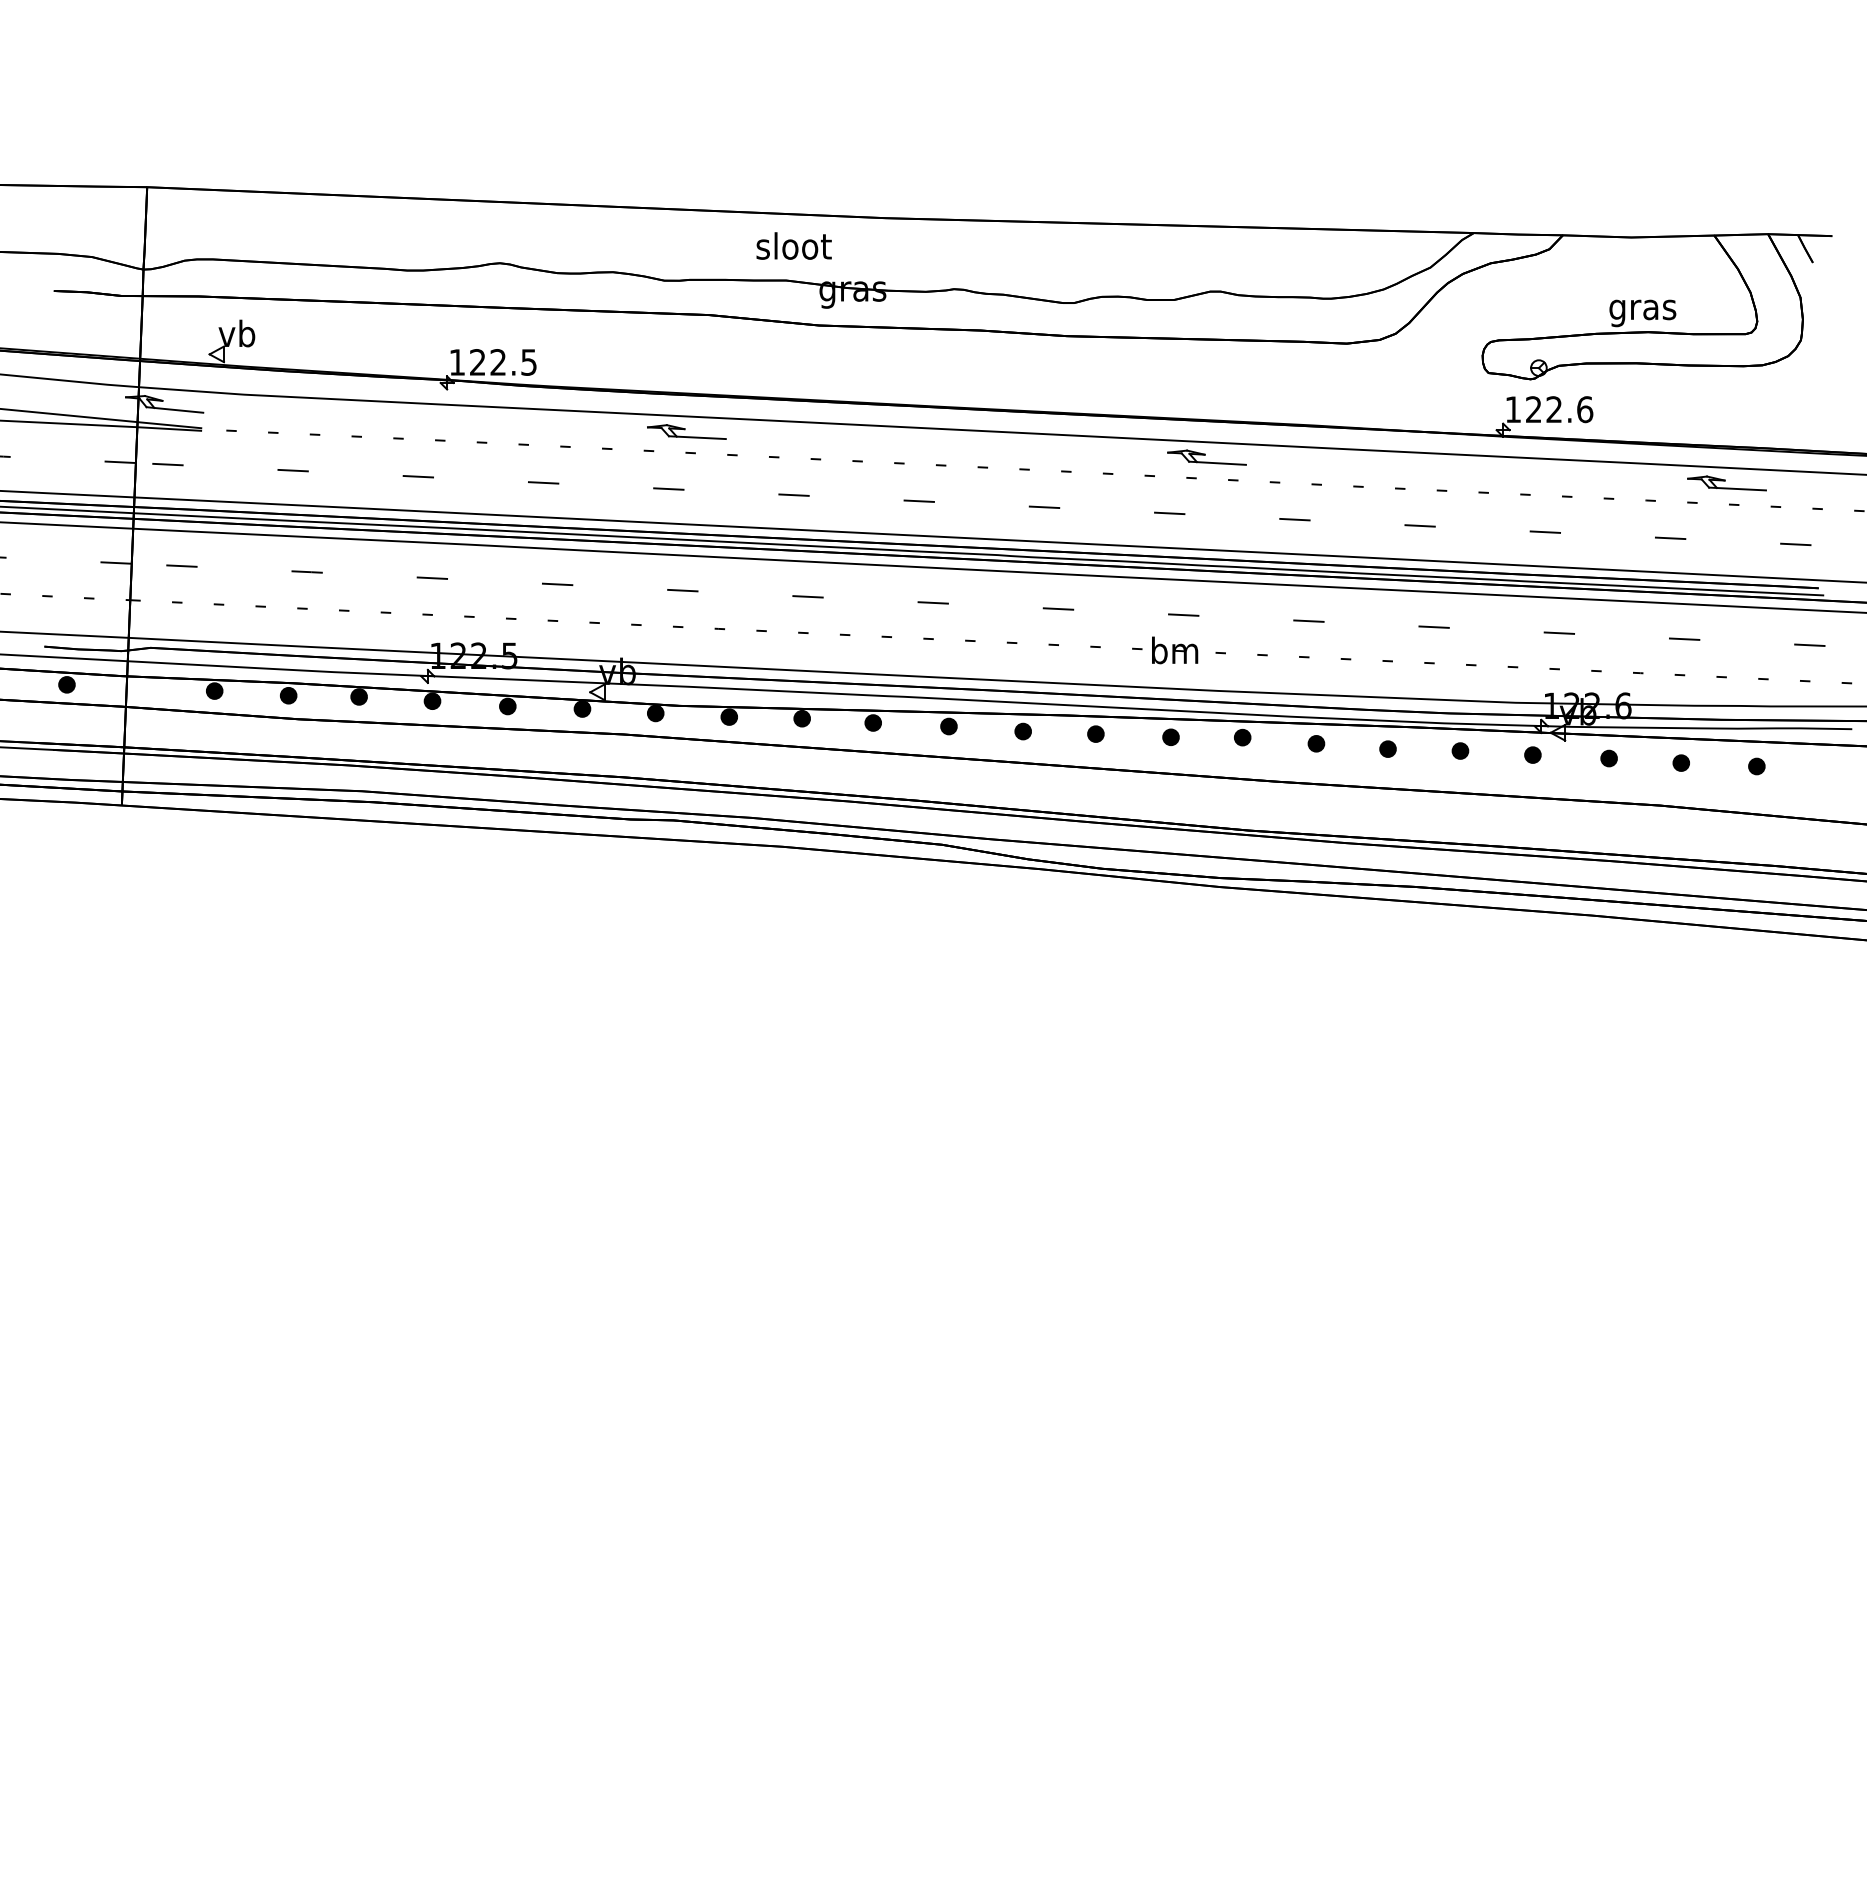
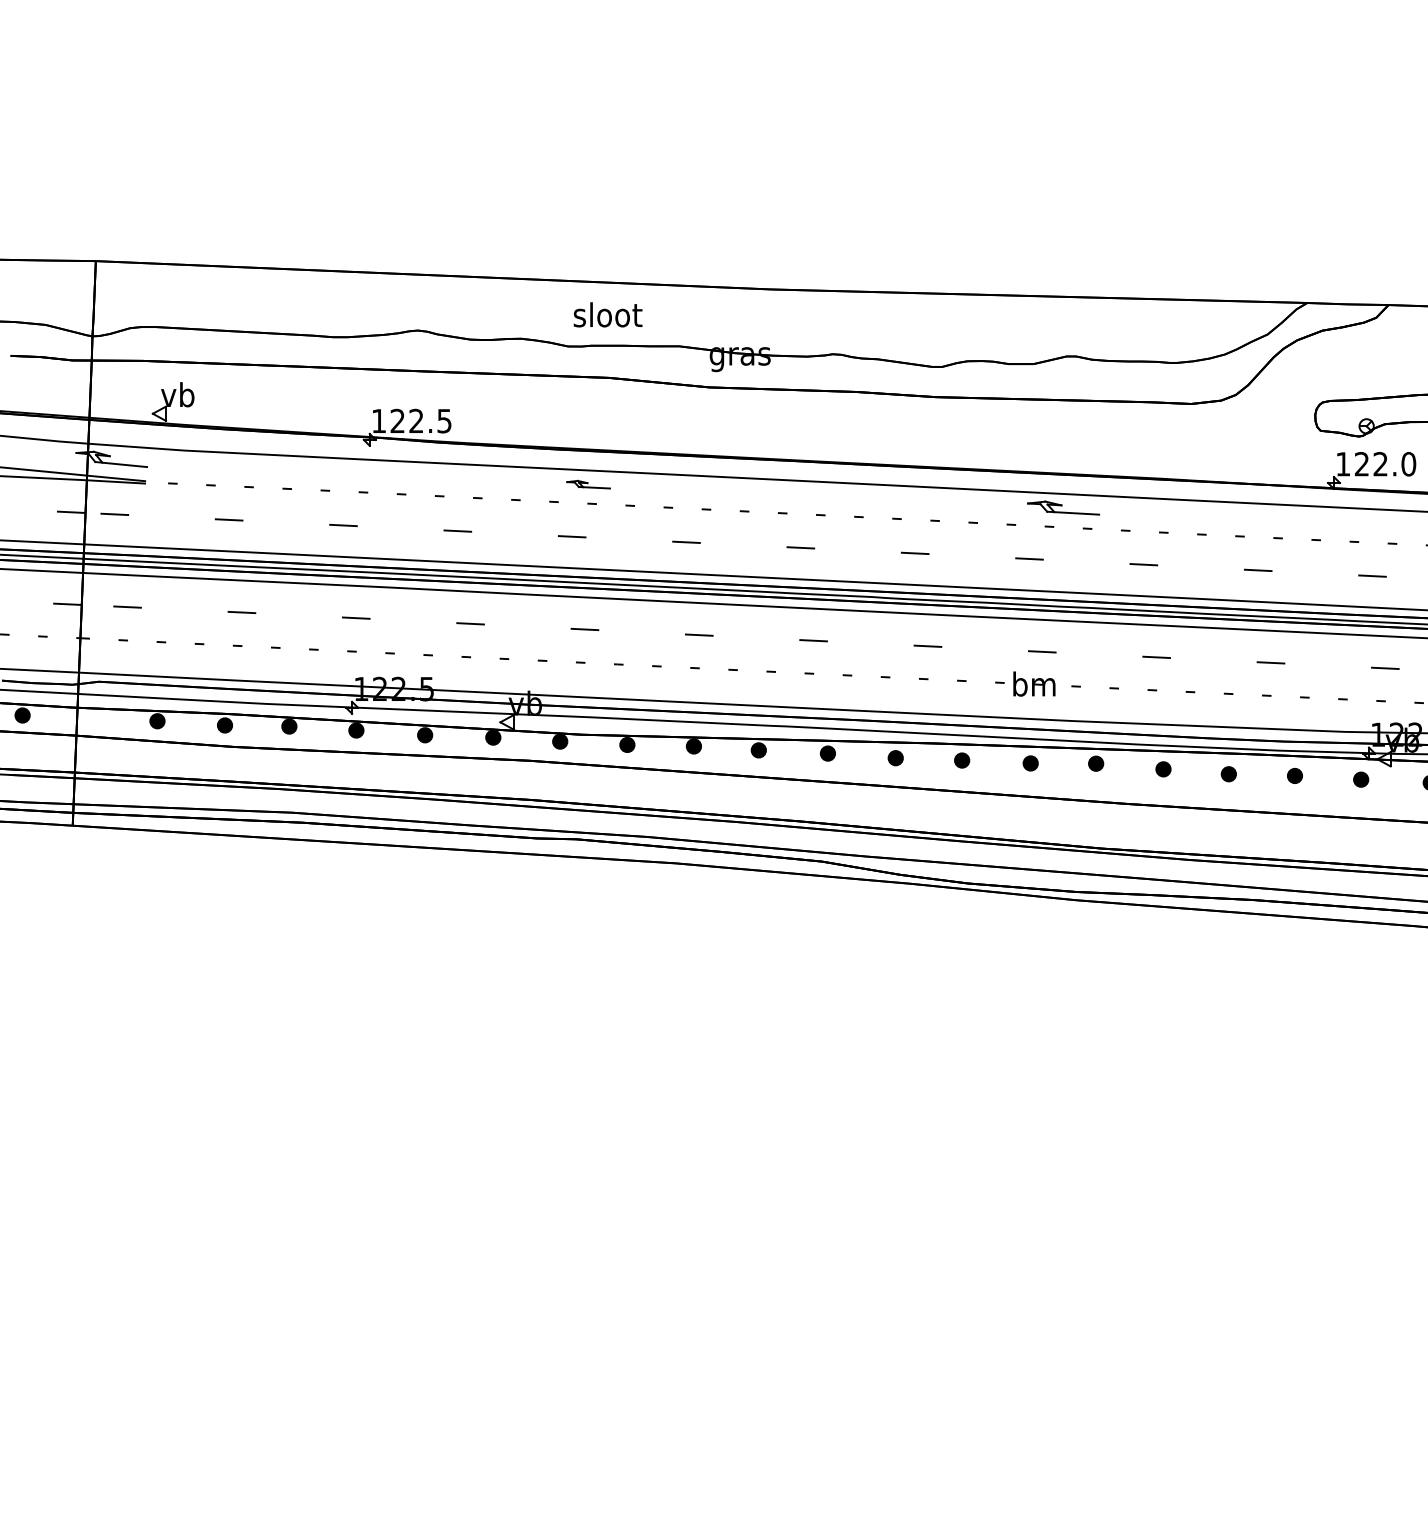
text: (793, 245) -> (607, 314), moved
text: (1585, 409) -> (1409, 464), 122.6 -> 122.0
part: (686, 431) -> (588, 484), size x0.6

